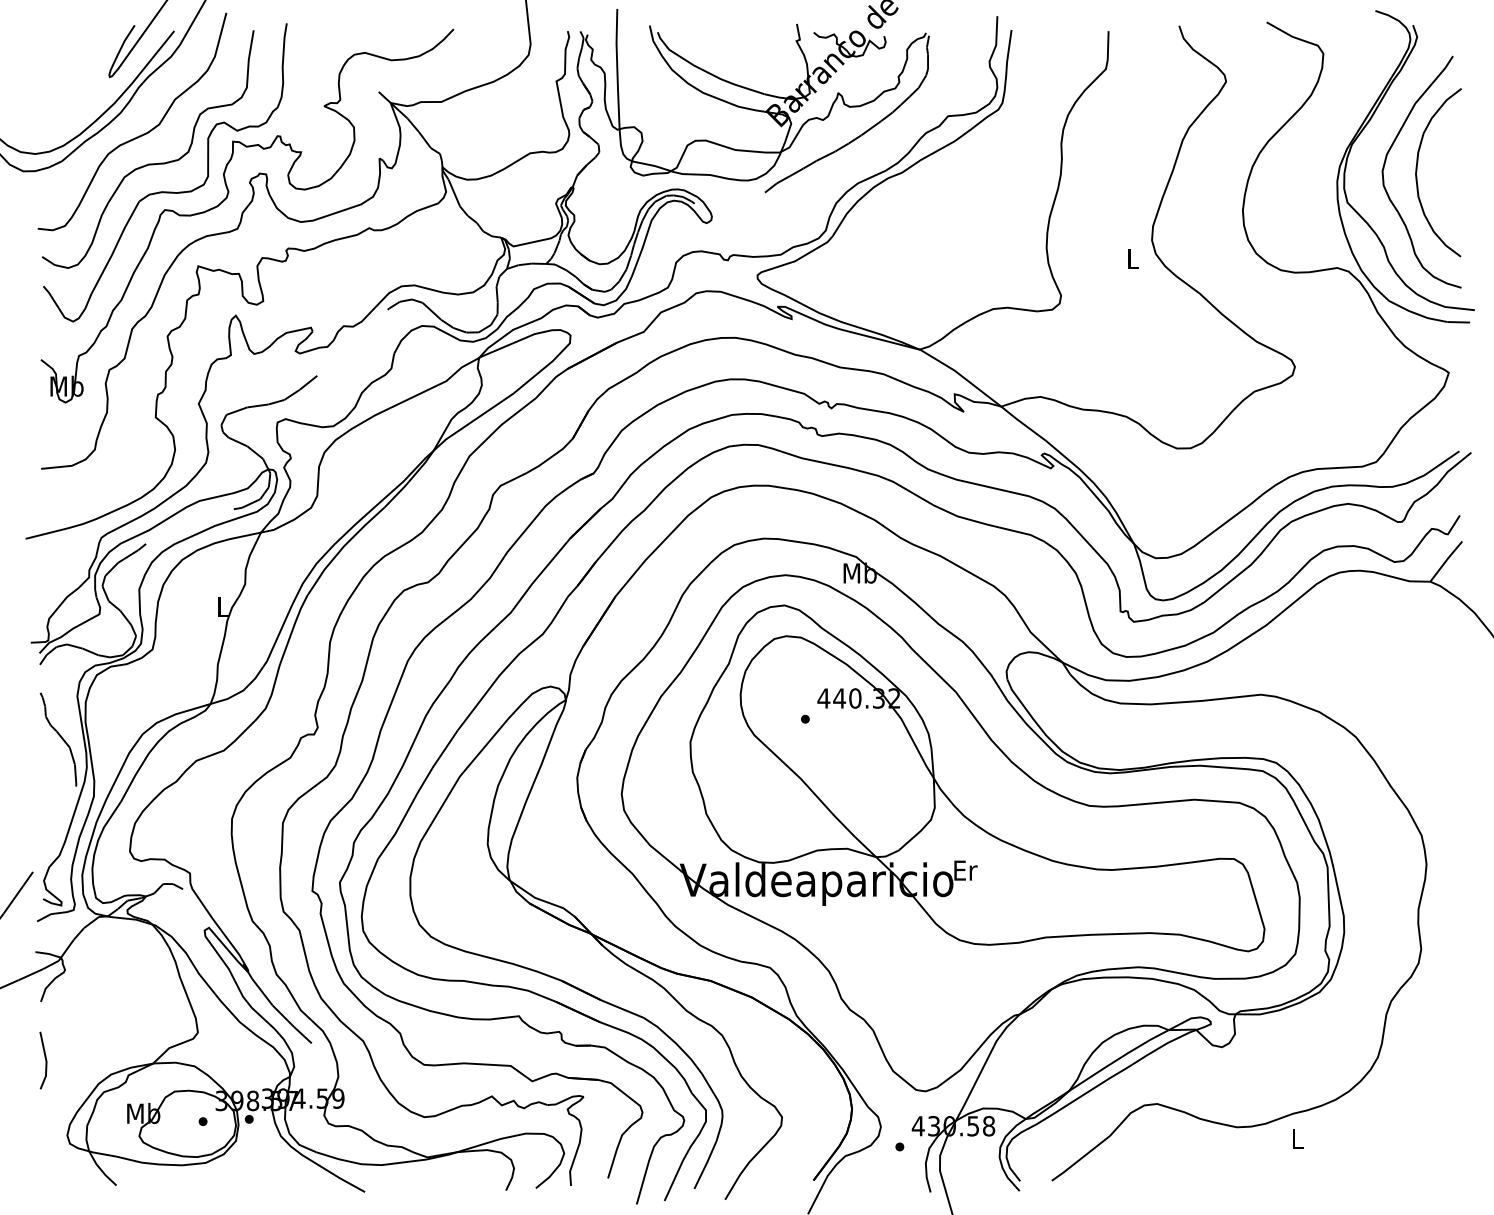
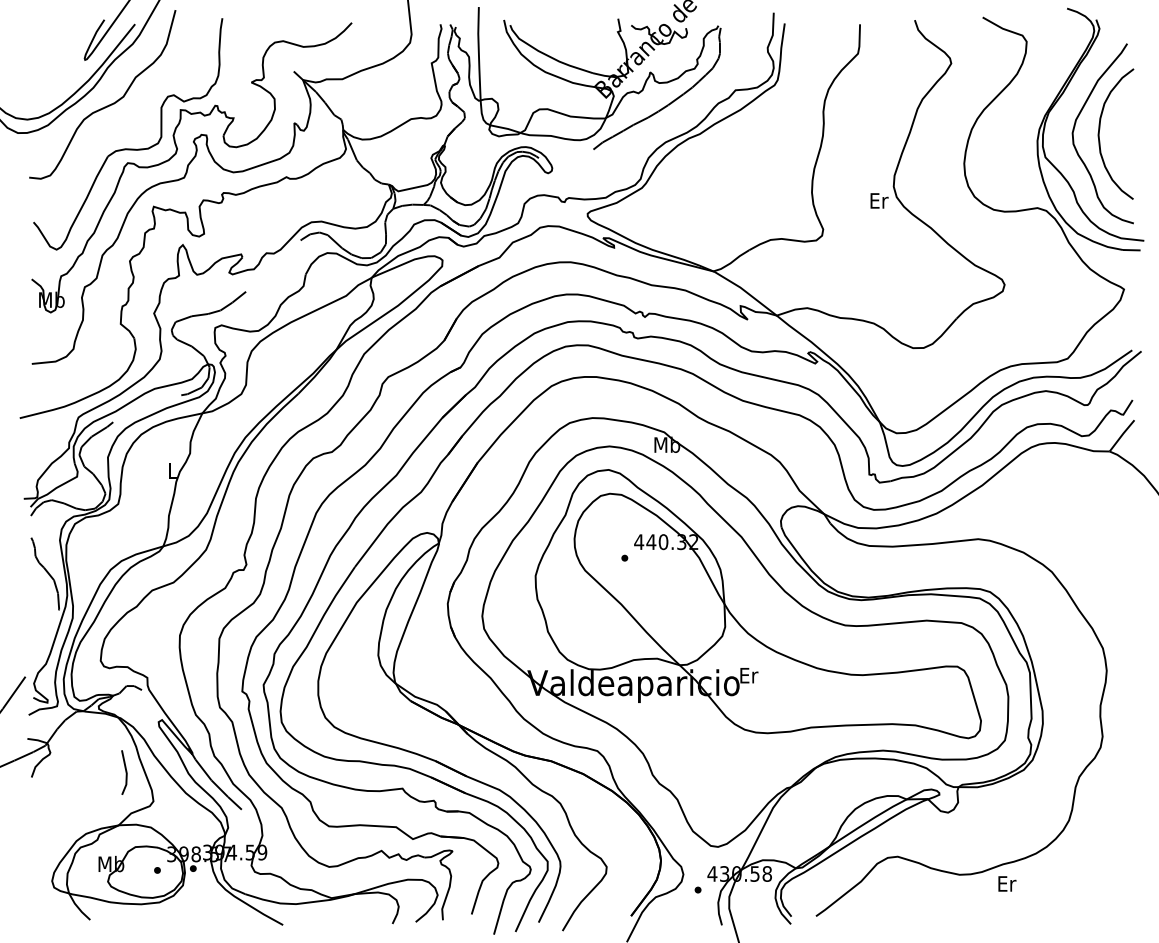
curve: (148, 163) -> (115, 127), removed
text: (1133, 258) -> (879, 200), L -> Er
line: (45, 1060) -> (125, 772), moved
text: (1298, 1138) -> (1007, 883), L -> Er

